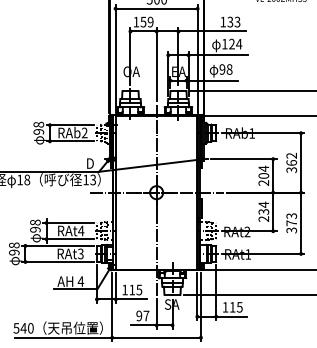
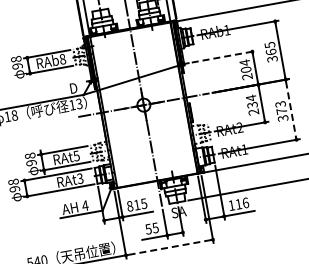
text: (84, 132) -> (62, 58), RAb2 -> RAb8
text: (291, 155) -> (269, 44), 362 -> 365
line: (243, 159) -> (223, 57), solid -> dashed
line: (301, 223) -> (291, 109), solid -> dashed
text: (81, 230) -> (76, 155), RAt4 -> RAt5
text: (124, 289) -> (129, 205), 115 -> 815
text: (239, 307) -> (245, 203), 115 -> 116
text: (142, 315) -> (151, 228), 97 -> 55
line: (156, 337) -> (169, 247), solid -> dashed

